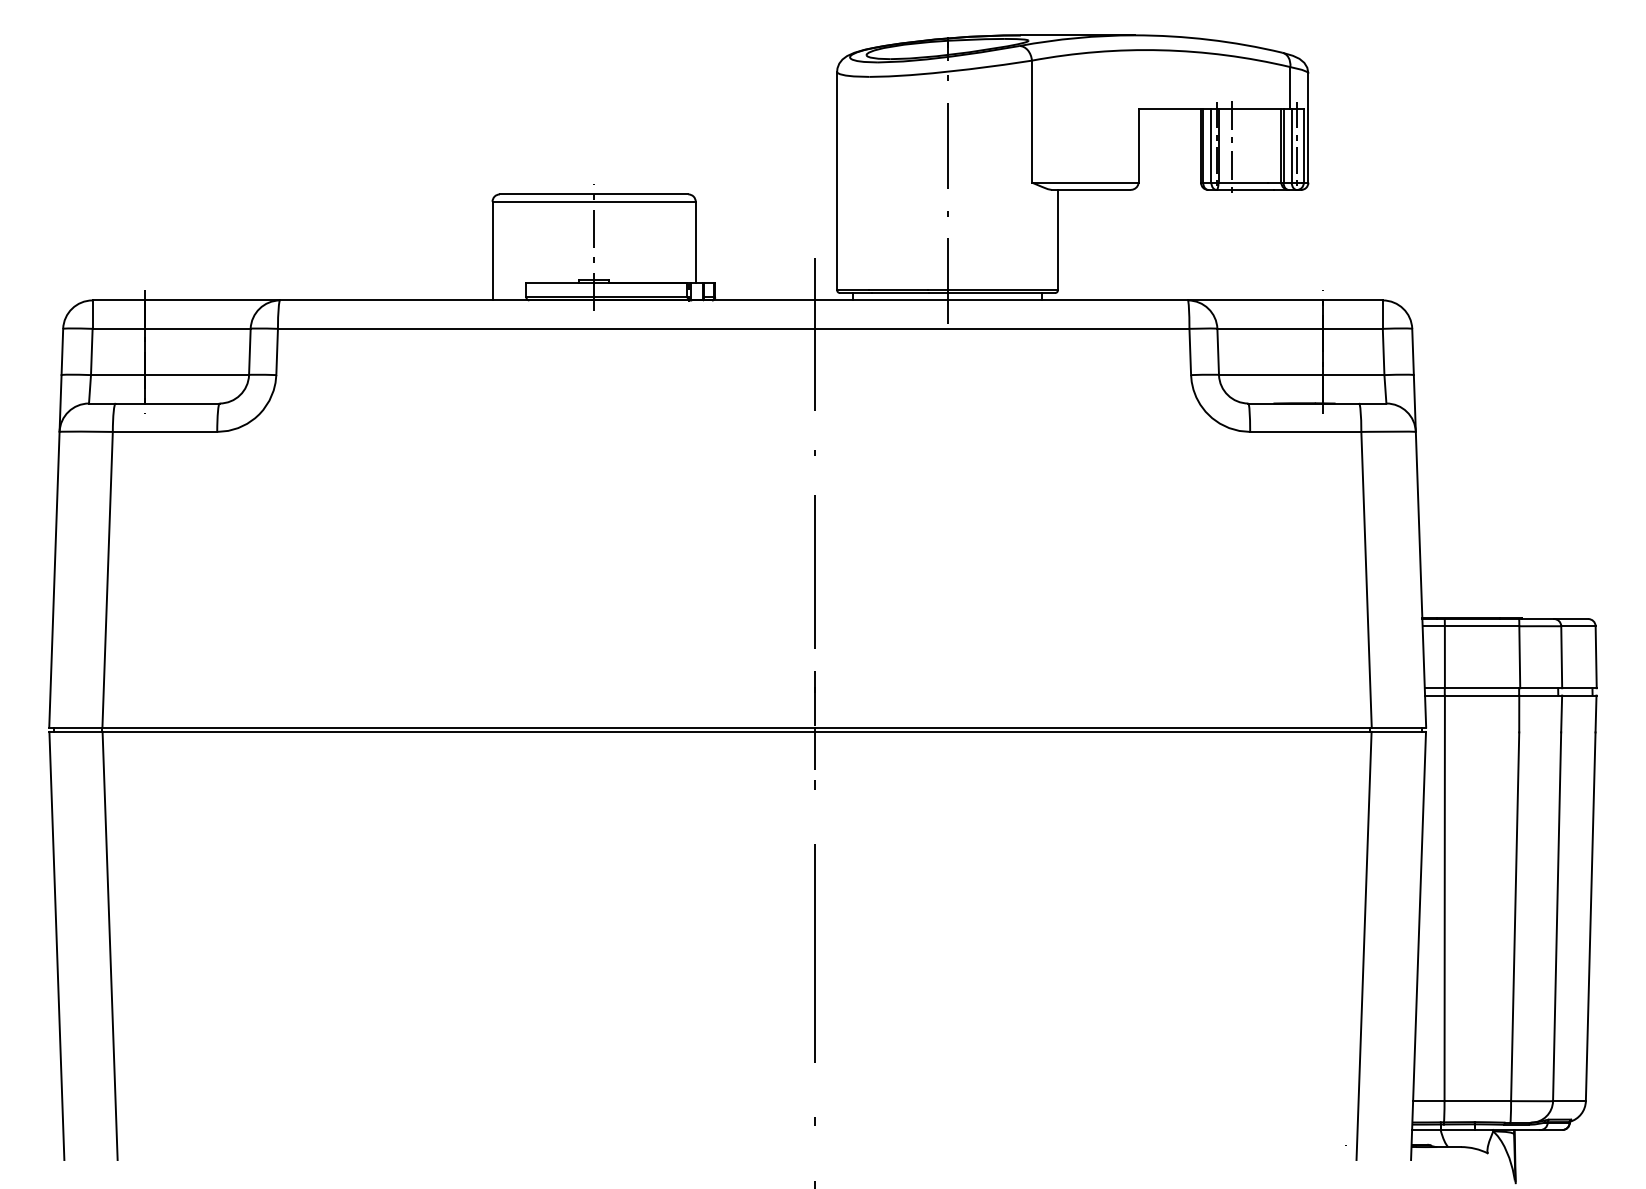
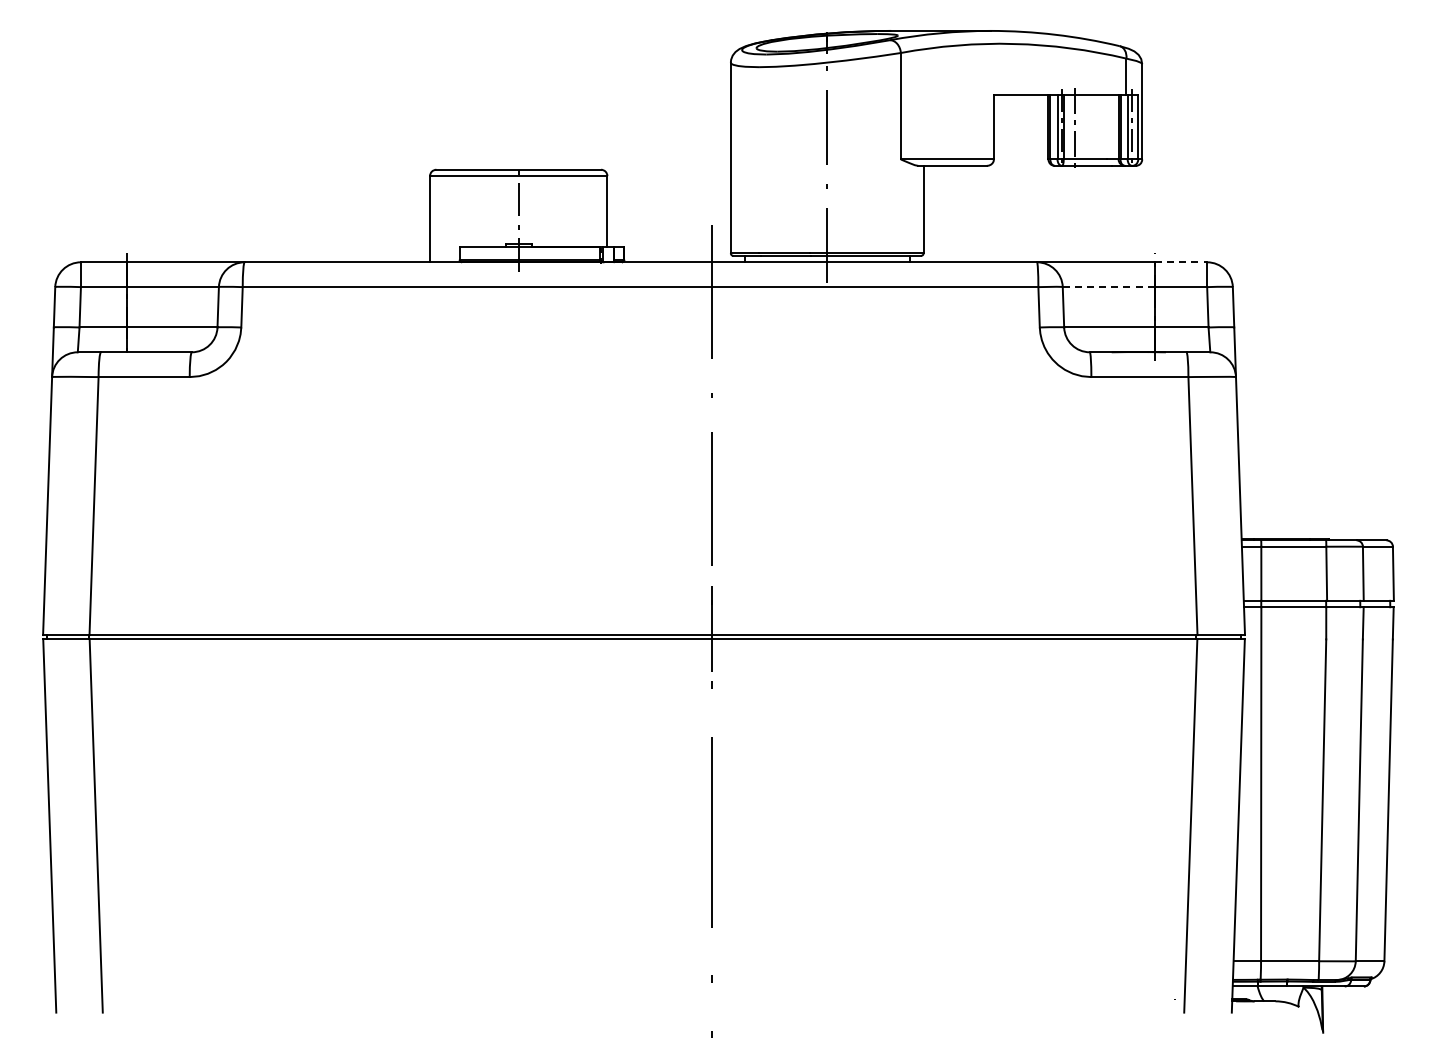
line: (1353, 300) -> (1181, 262), solid -> dashed
line: (1270, 329) -> (1109, 287), solid -> dashed

